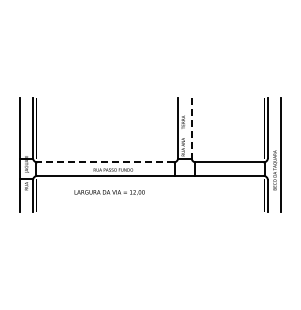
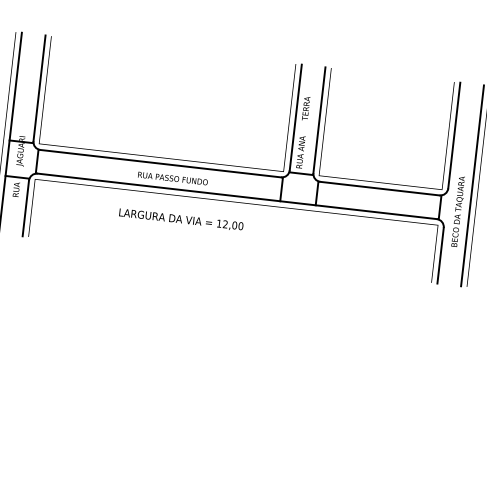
line: (191, 128) -> (319, 120), dashed -> solid
line: (105, 162) -> (160, 163), dashed -> solid
text: (109, 192) -> (180, 219), moved

